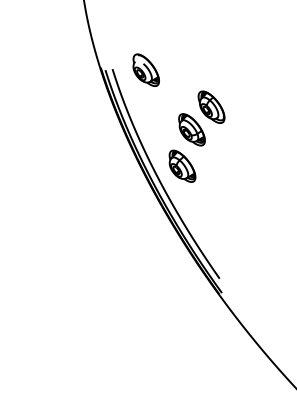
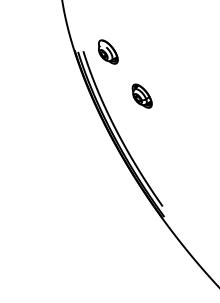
part: (211, 106) -> (156, 78), removed
part: (182, 165) -> (135, 122), removed

